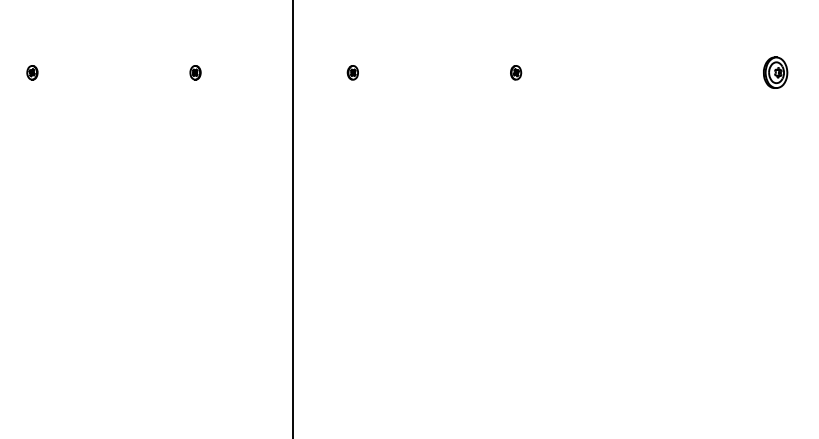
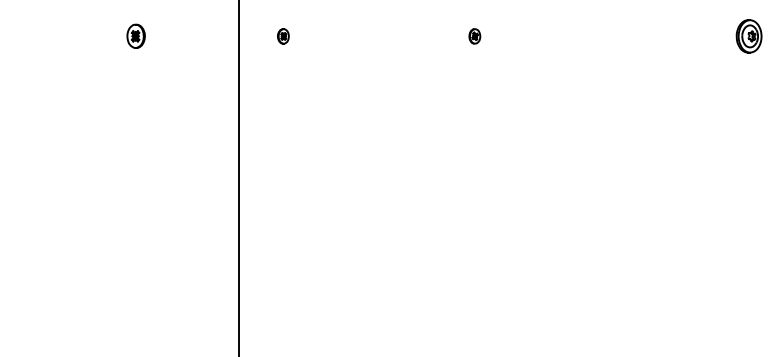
part: (195, 72) -> (136, 36), size x1.6
part: (352, 72) -> (282, 36), moved

